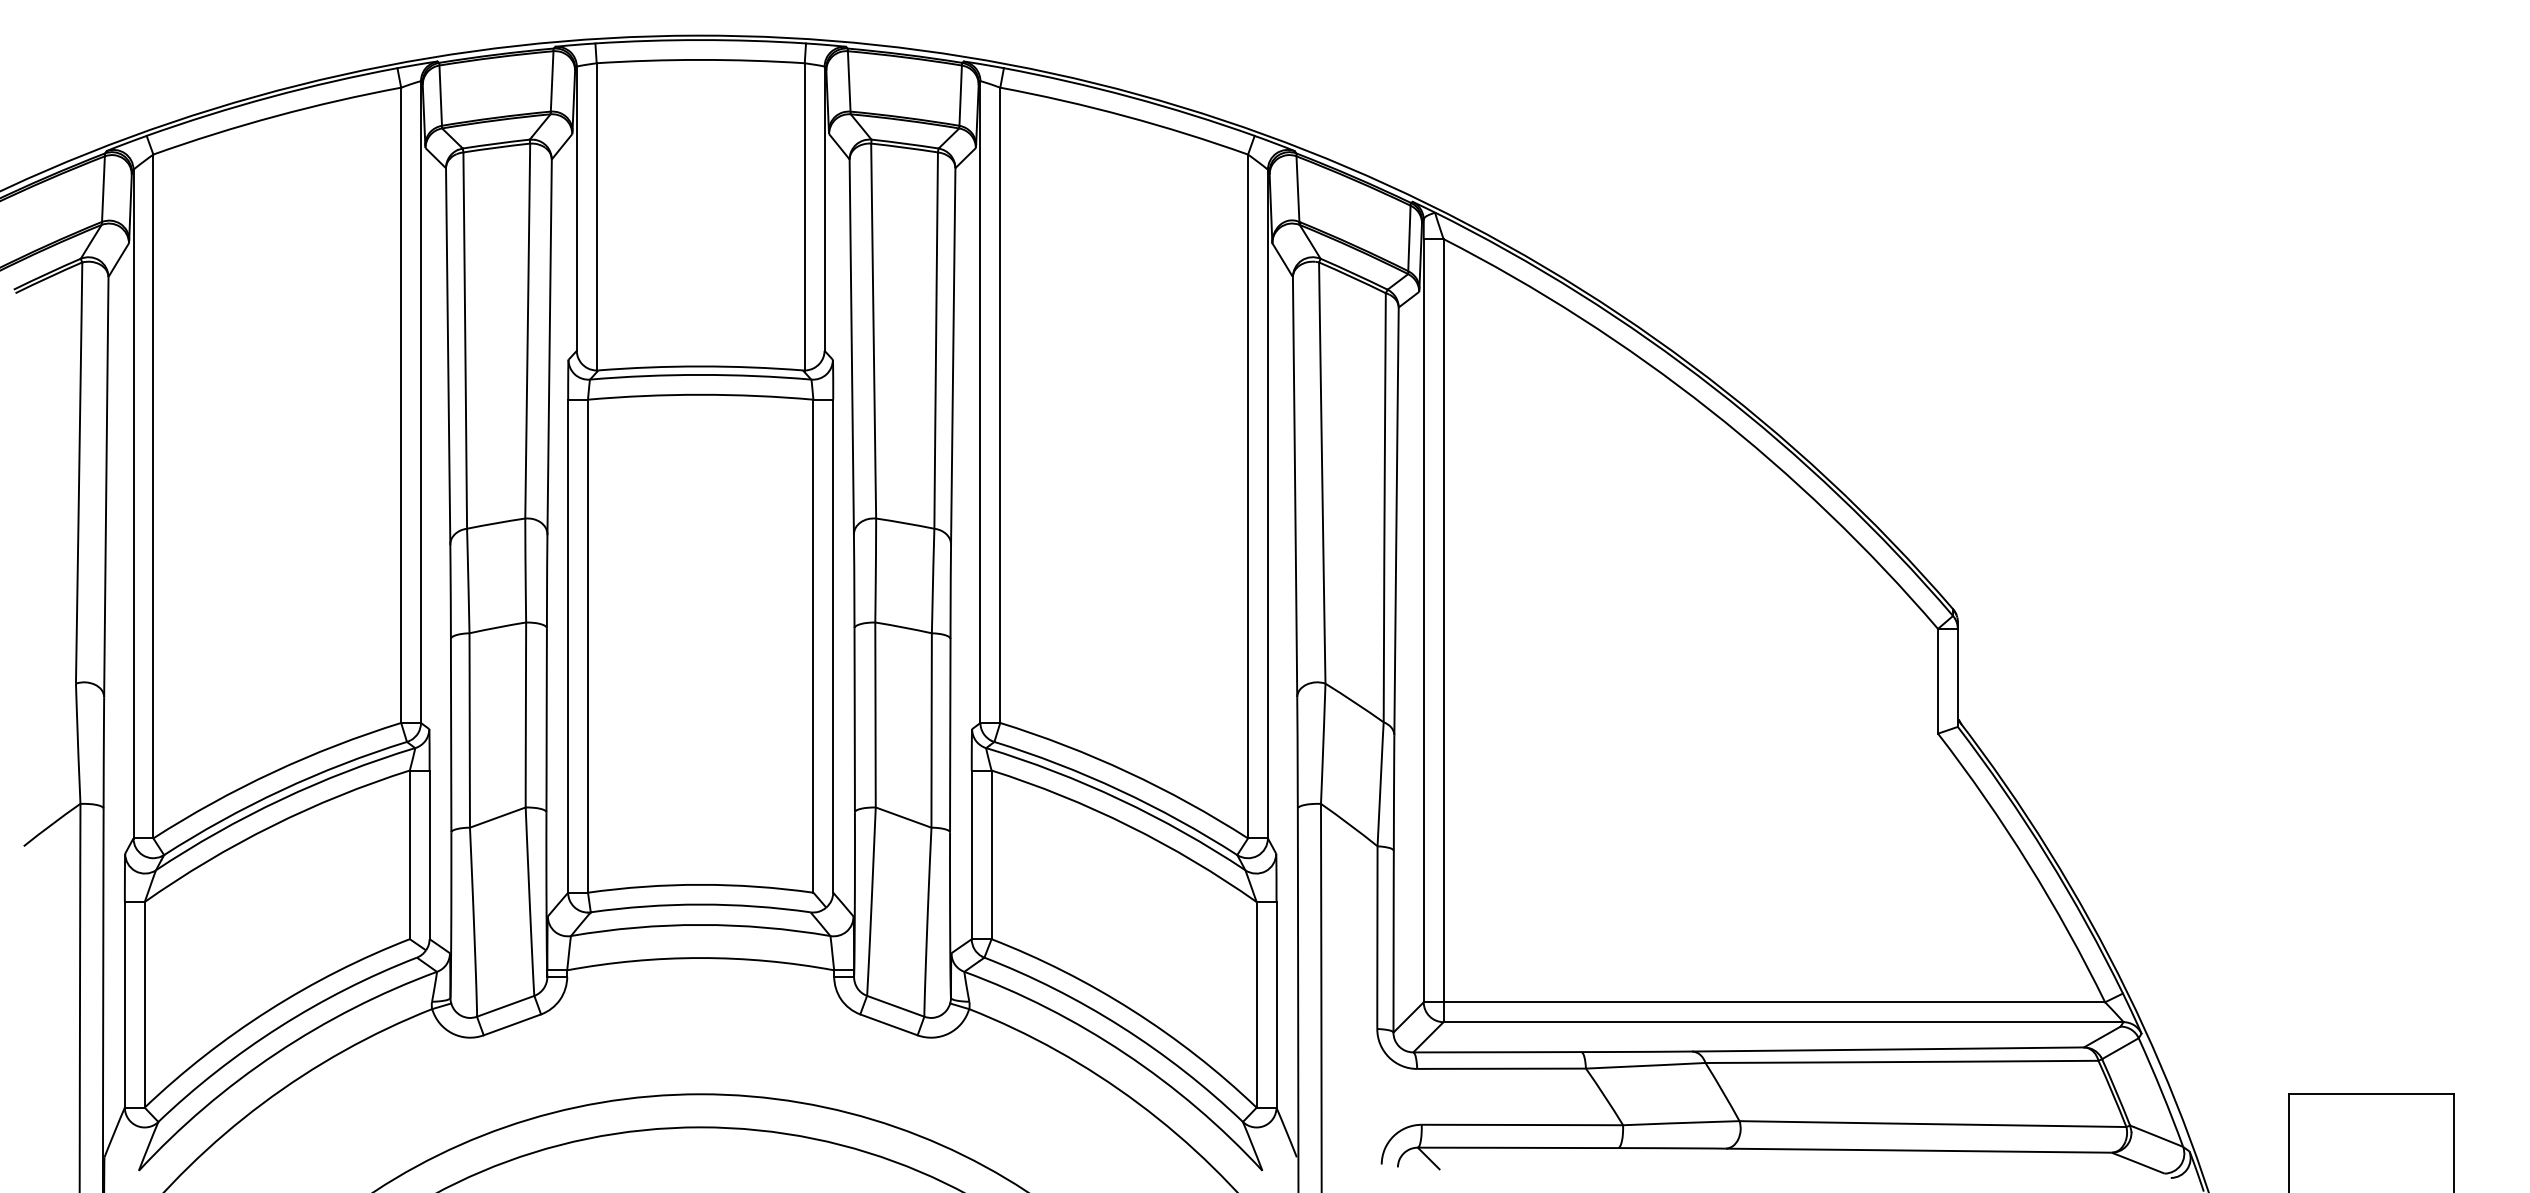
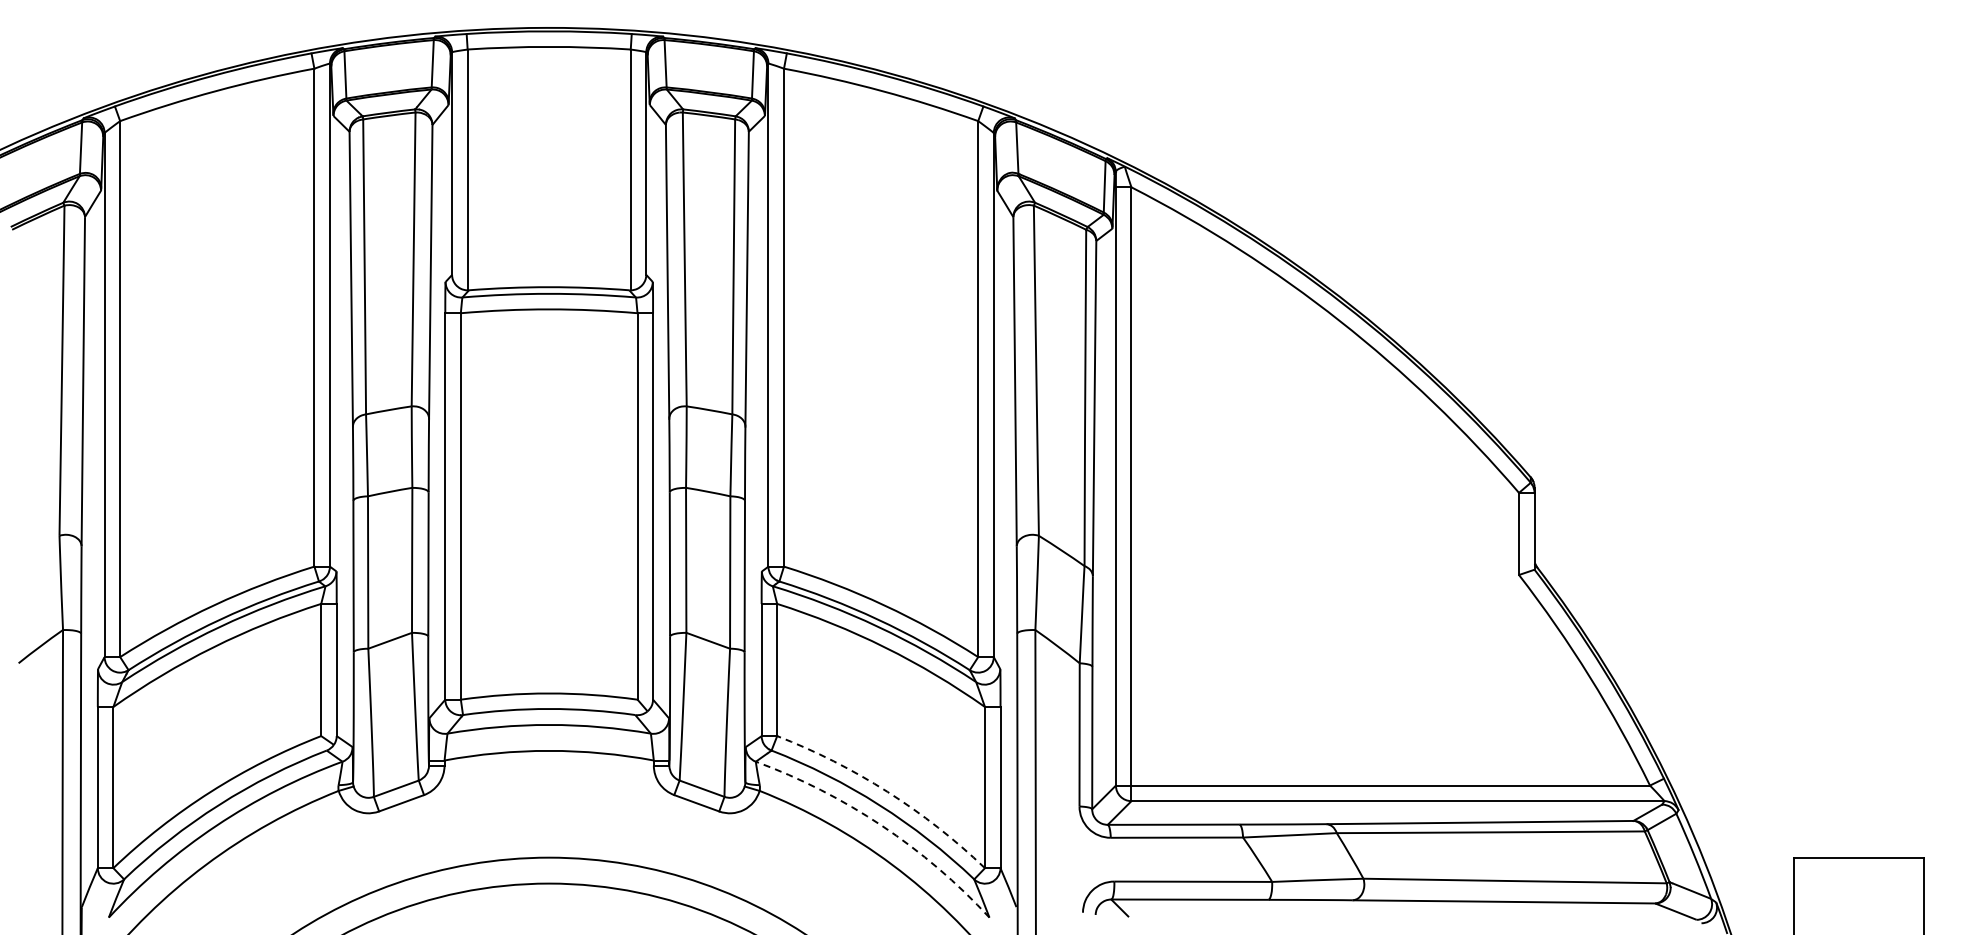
arc: (1132, 1009) -> (887, 791), solid -> dashed
arc: (1124, 1053) -> (881, 825), solid -> dashed

